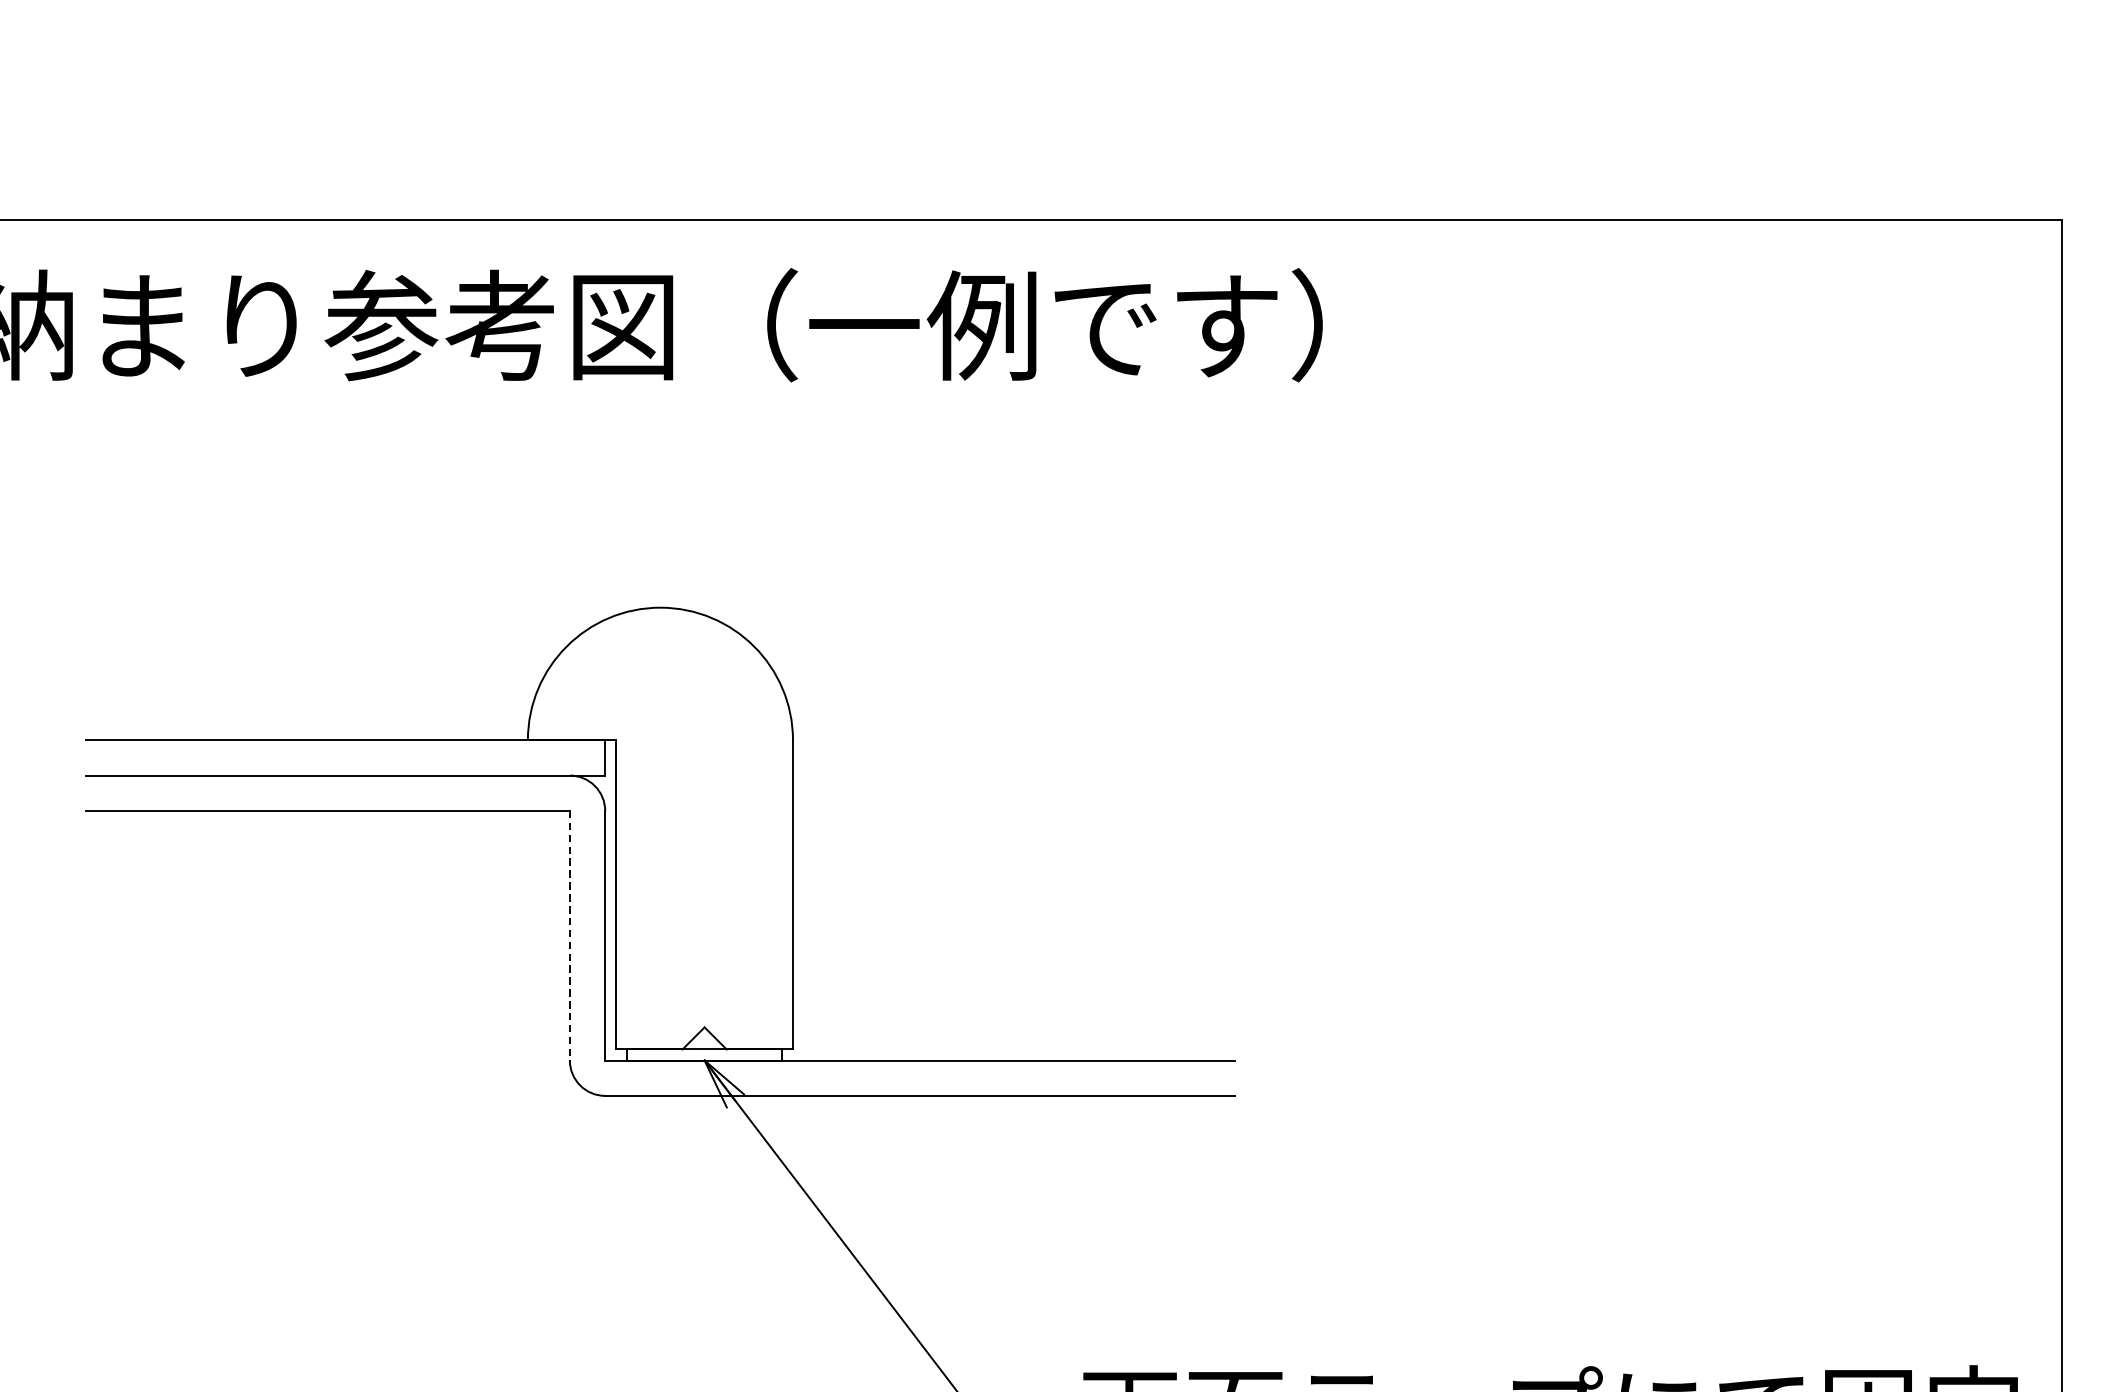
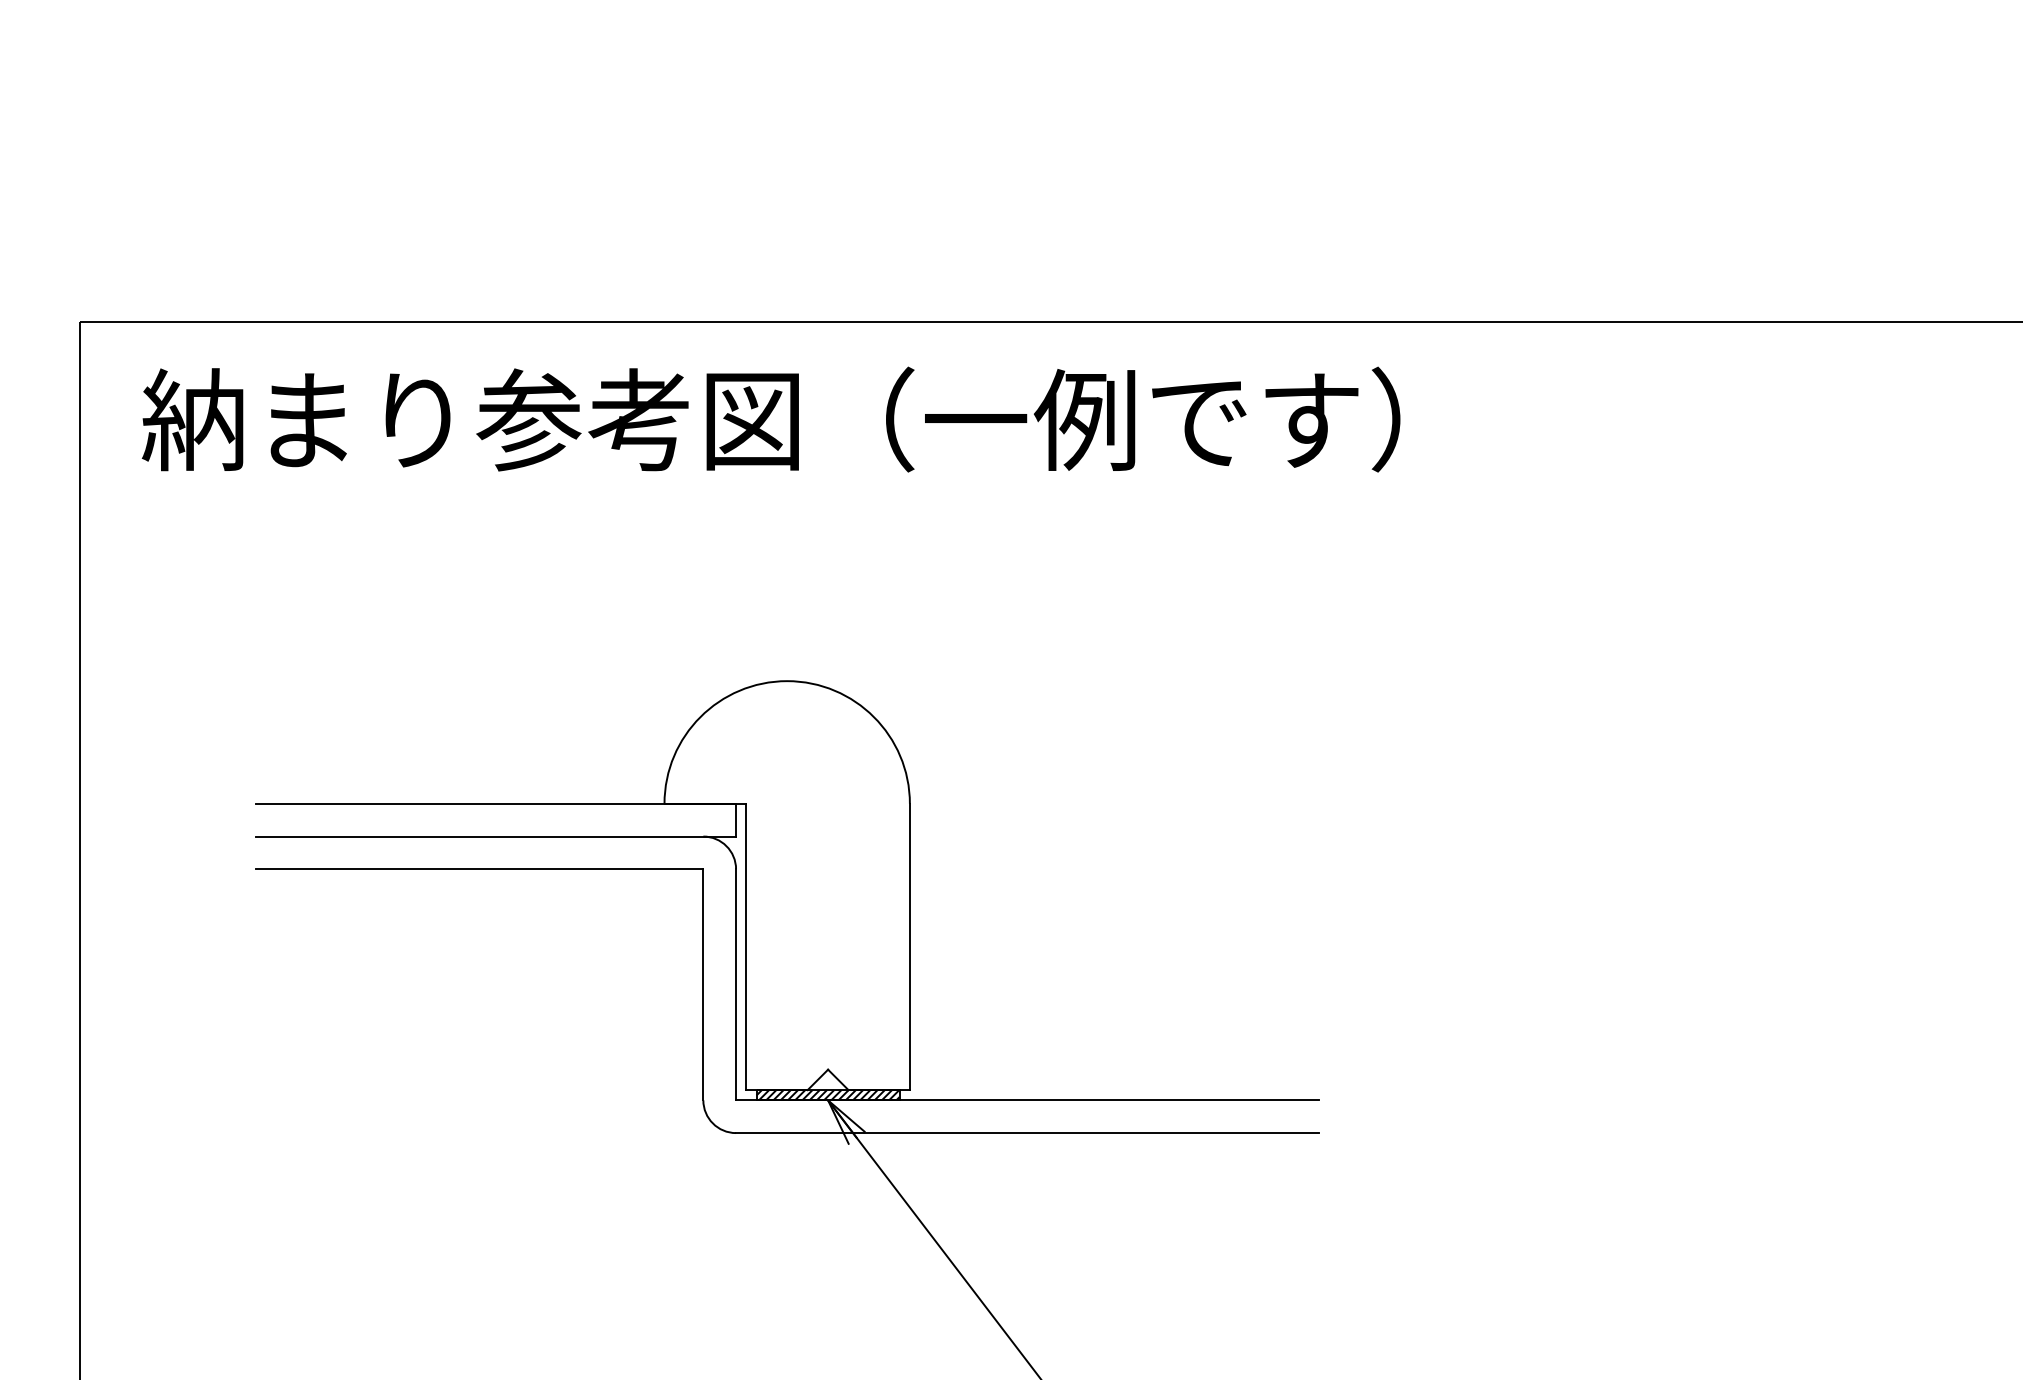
line: (570, 935) -> (703, 984), dashed -> solid
hatch: (703, 1055) -> (827, 1095), added

